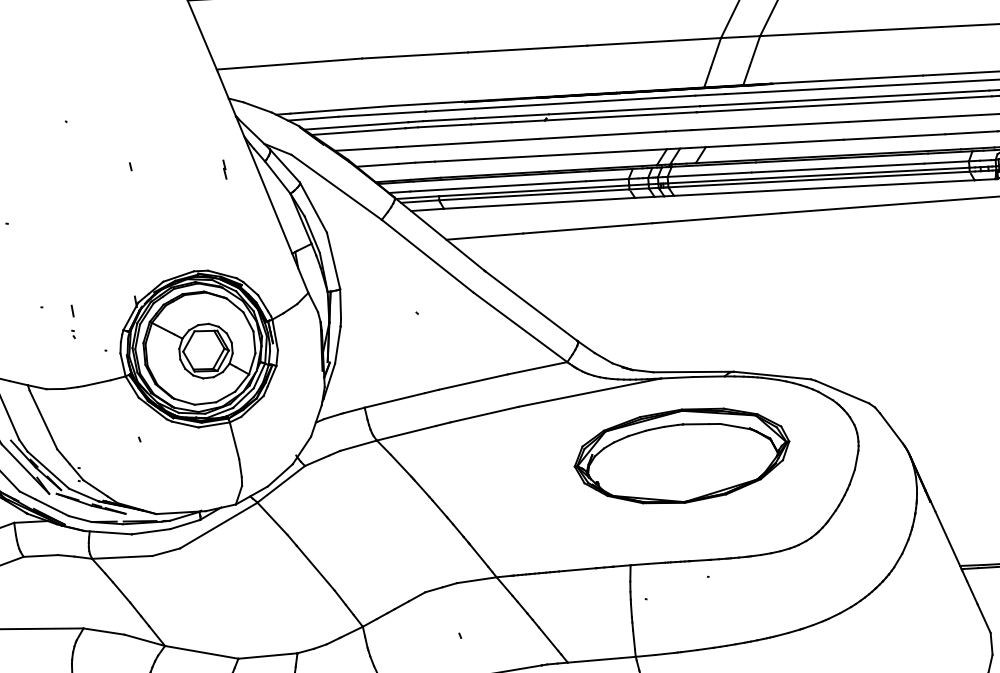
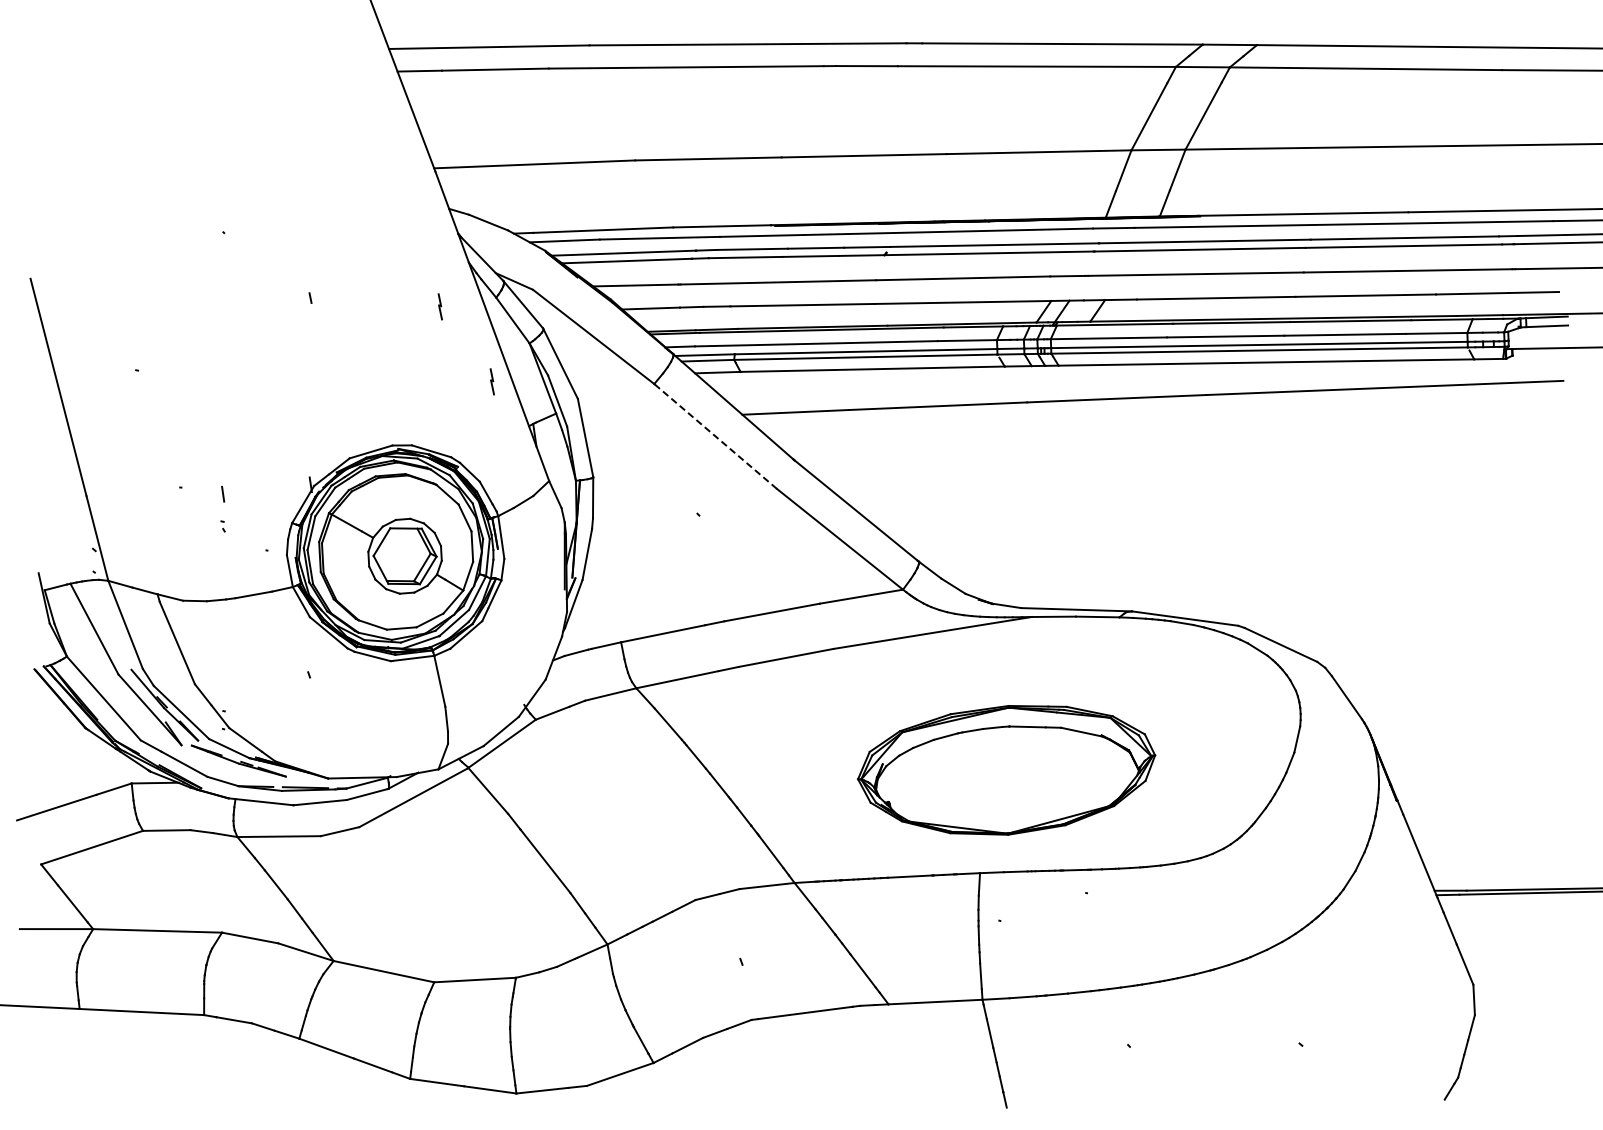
part: (263, 222) -> (491, 381), added
line: (427, 256) -> (715, 436), solid -> dashed
part: (682, 456) -> (1006, 770), moved

